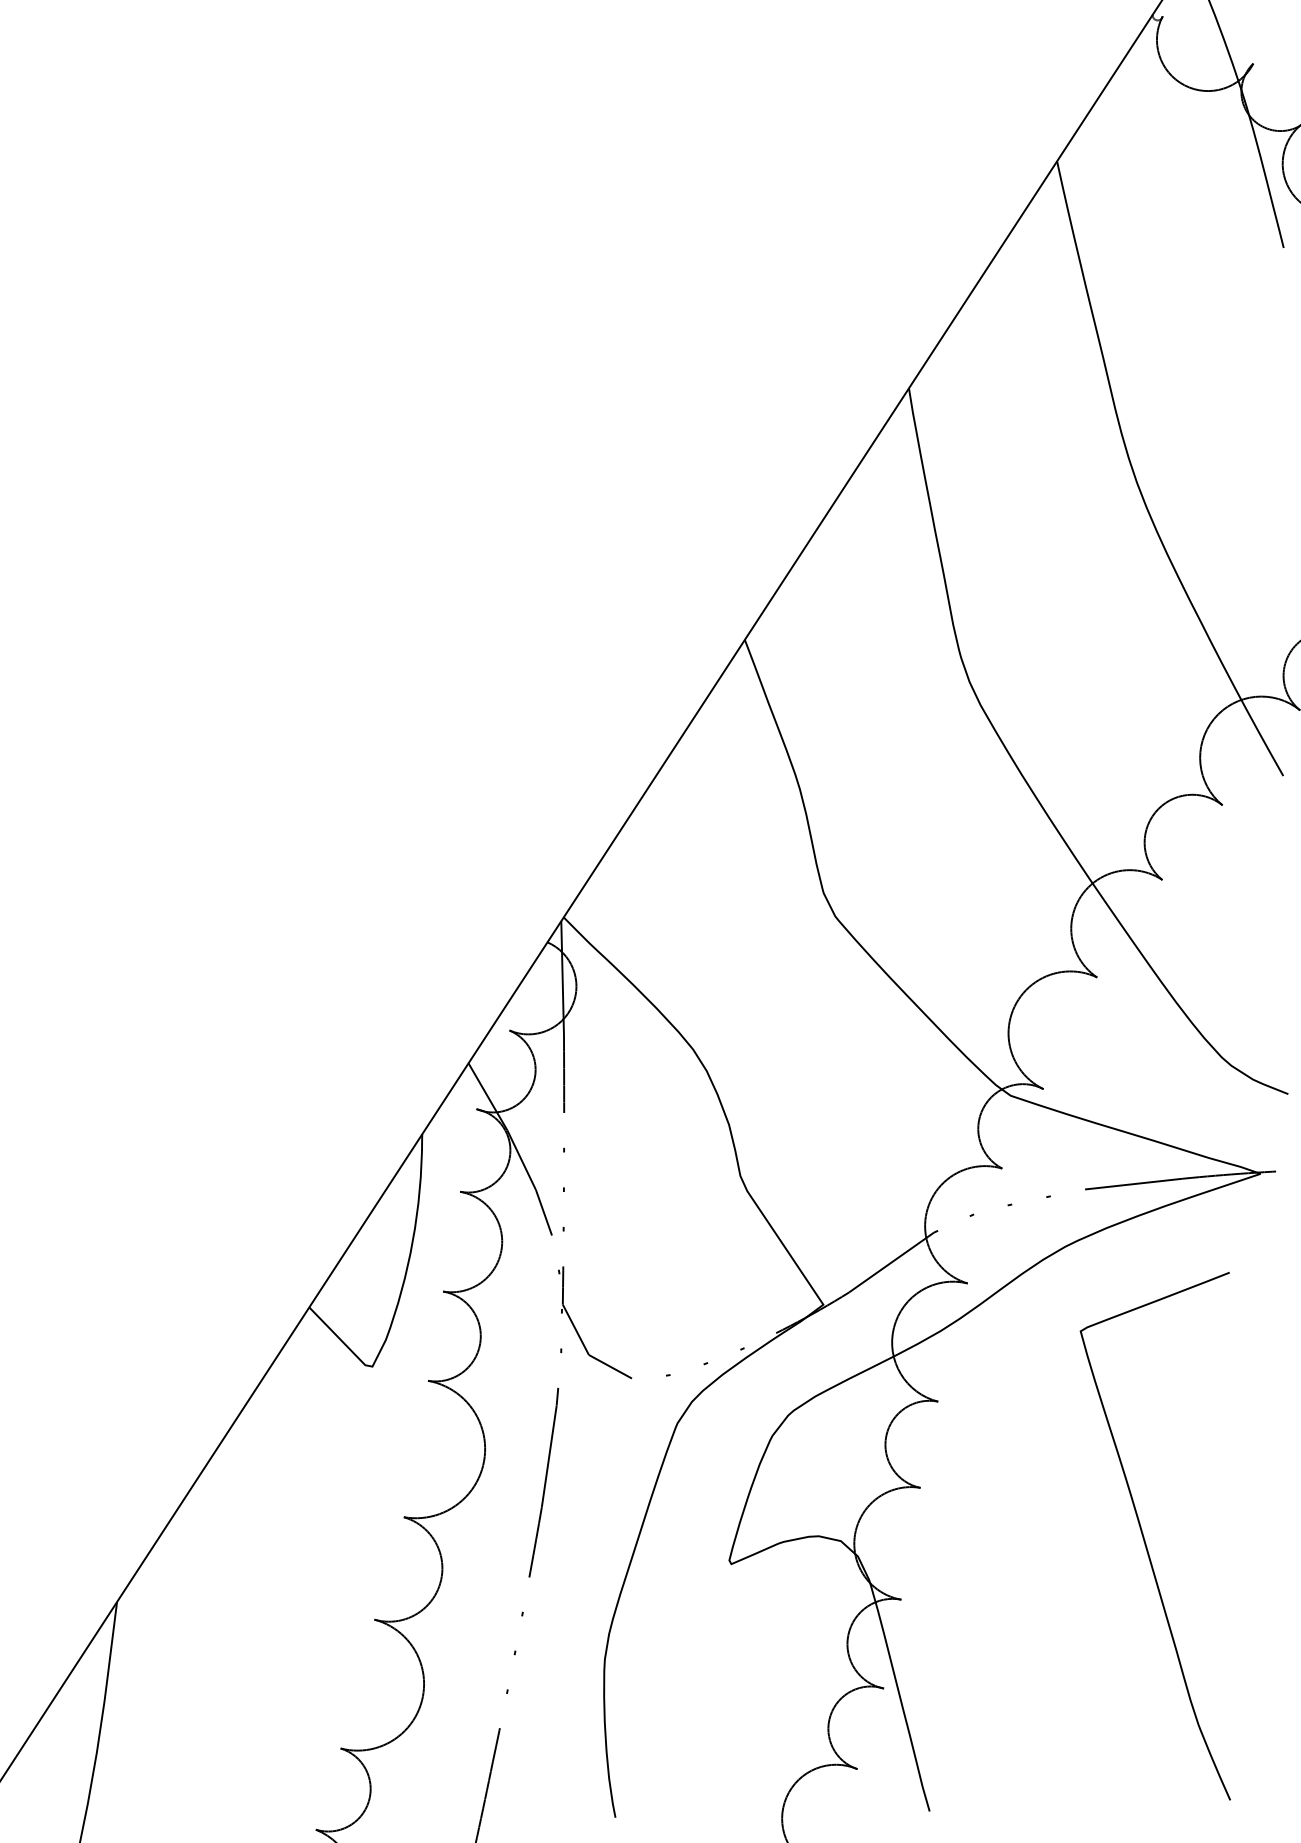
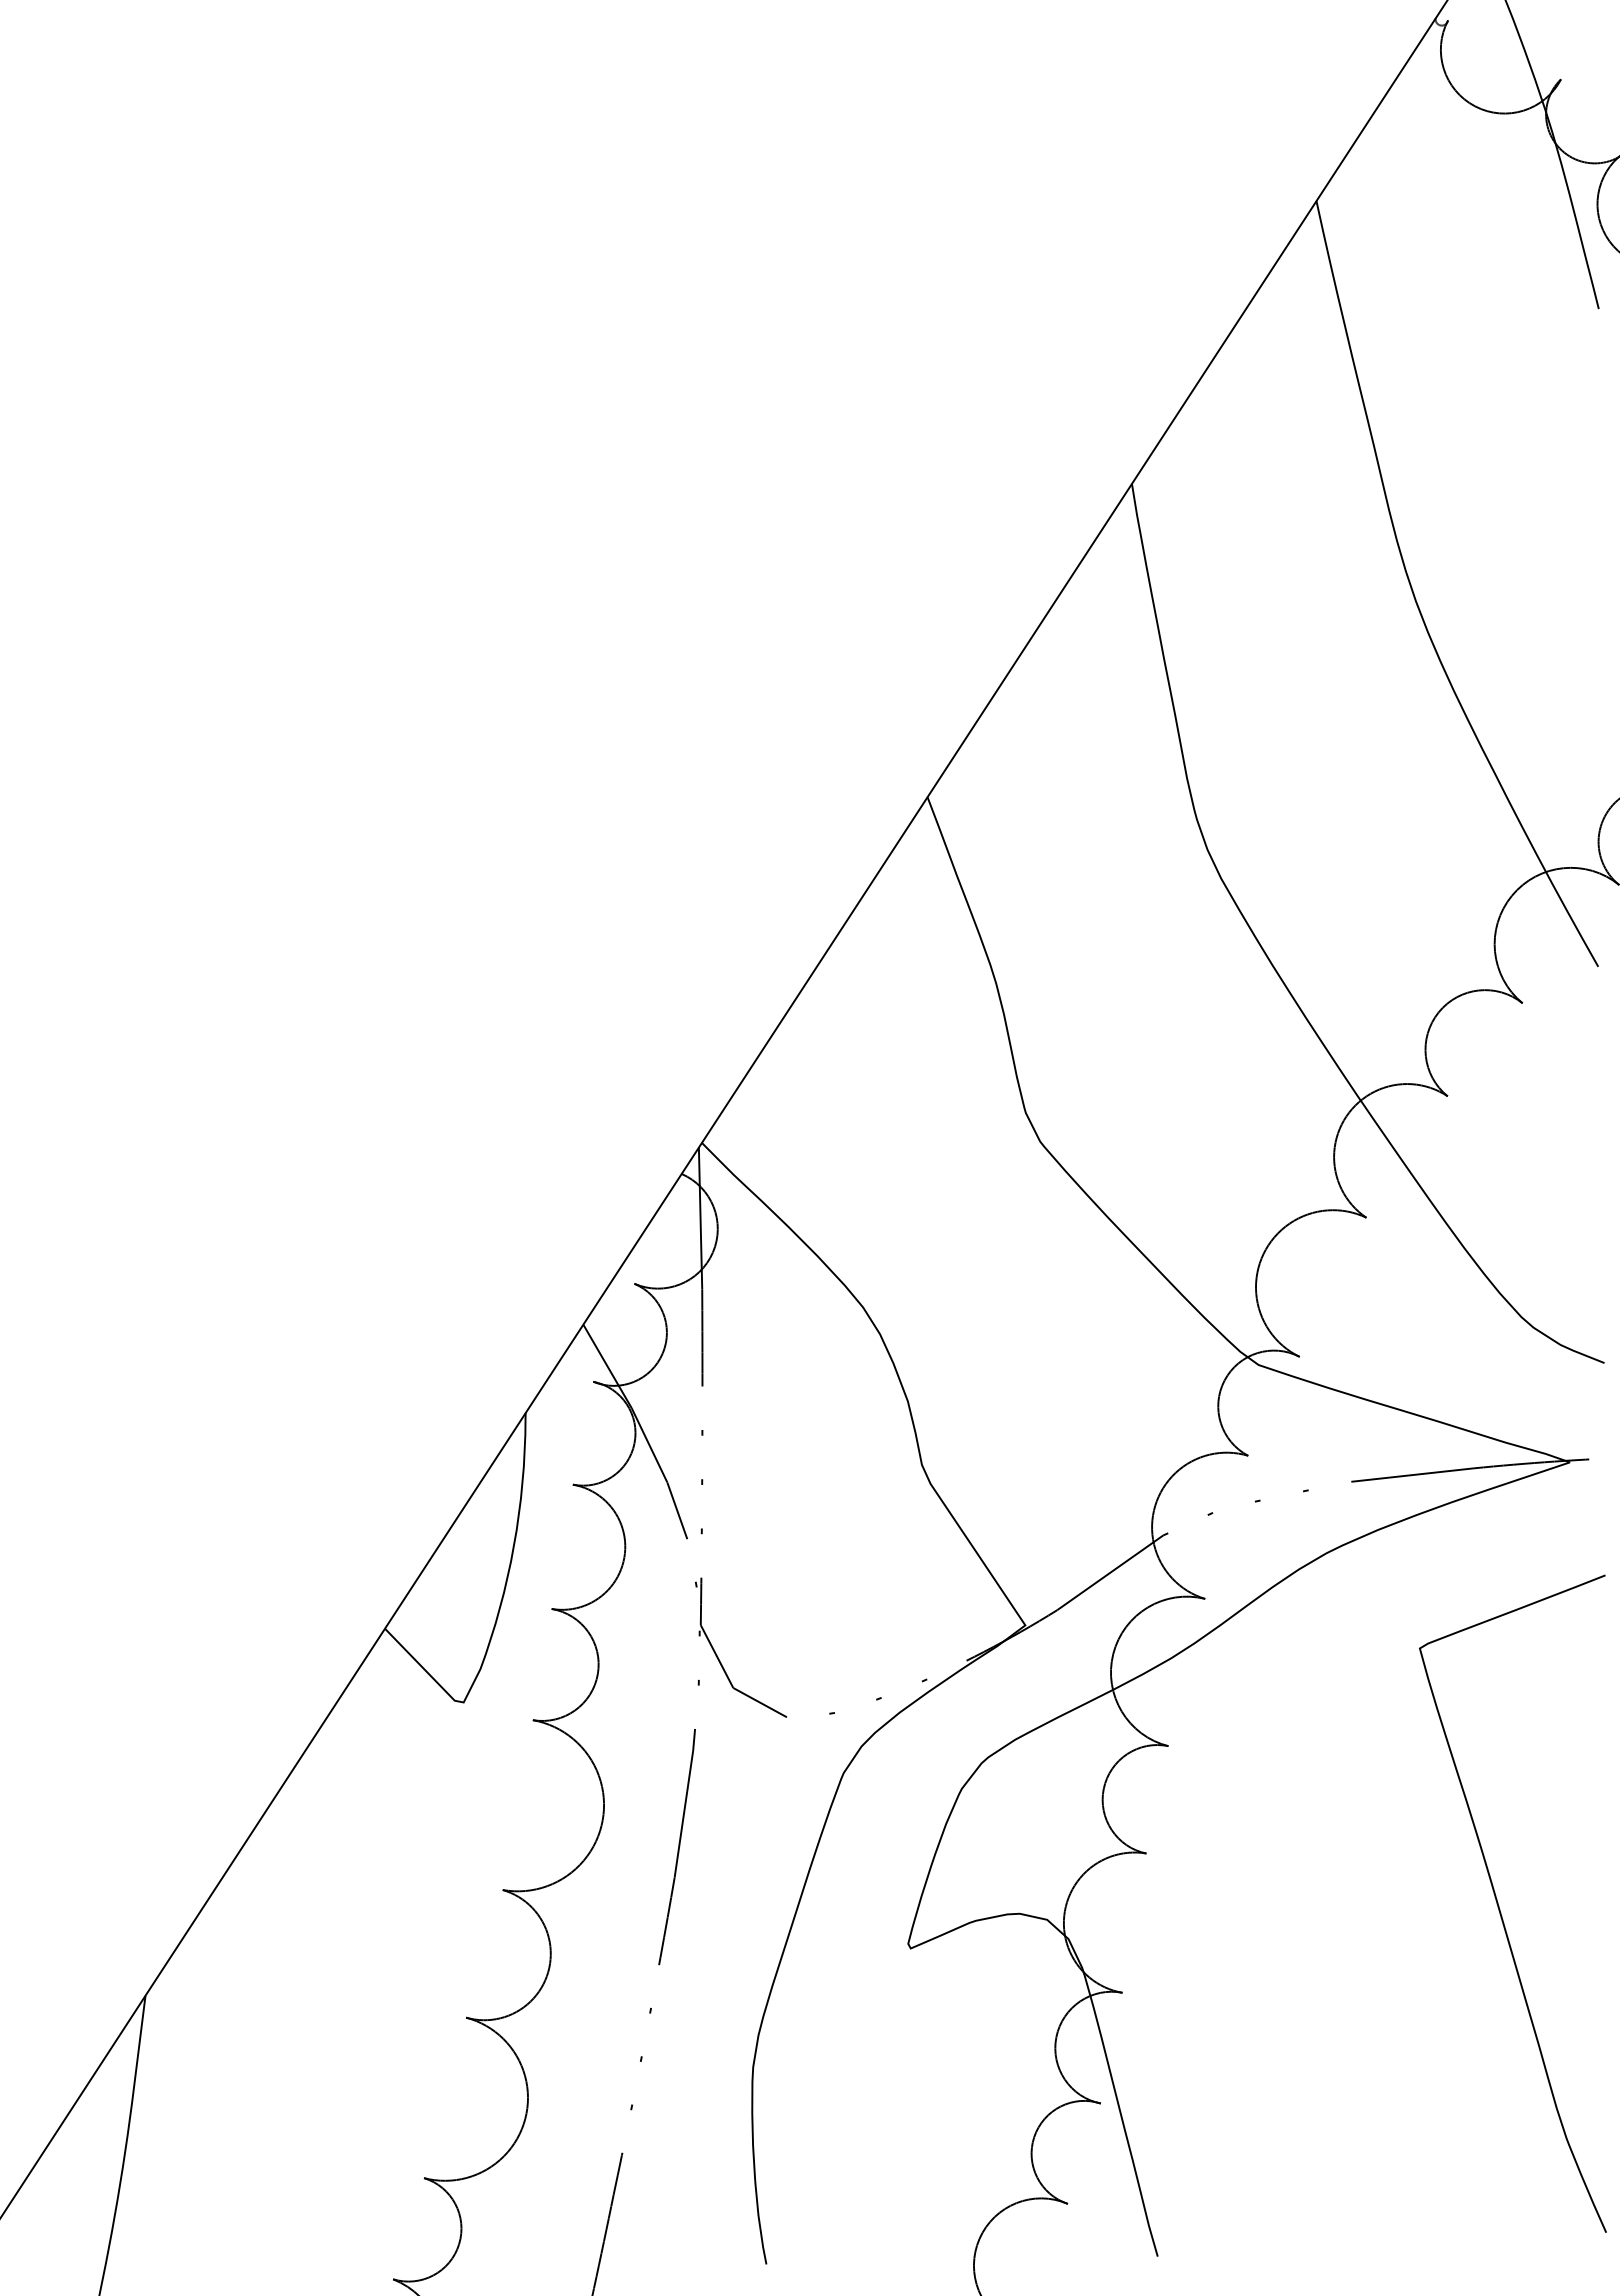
curve: (1144, 1537) -> (1499, 1905), moved

